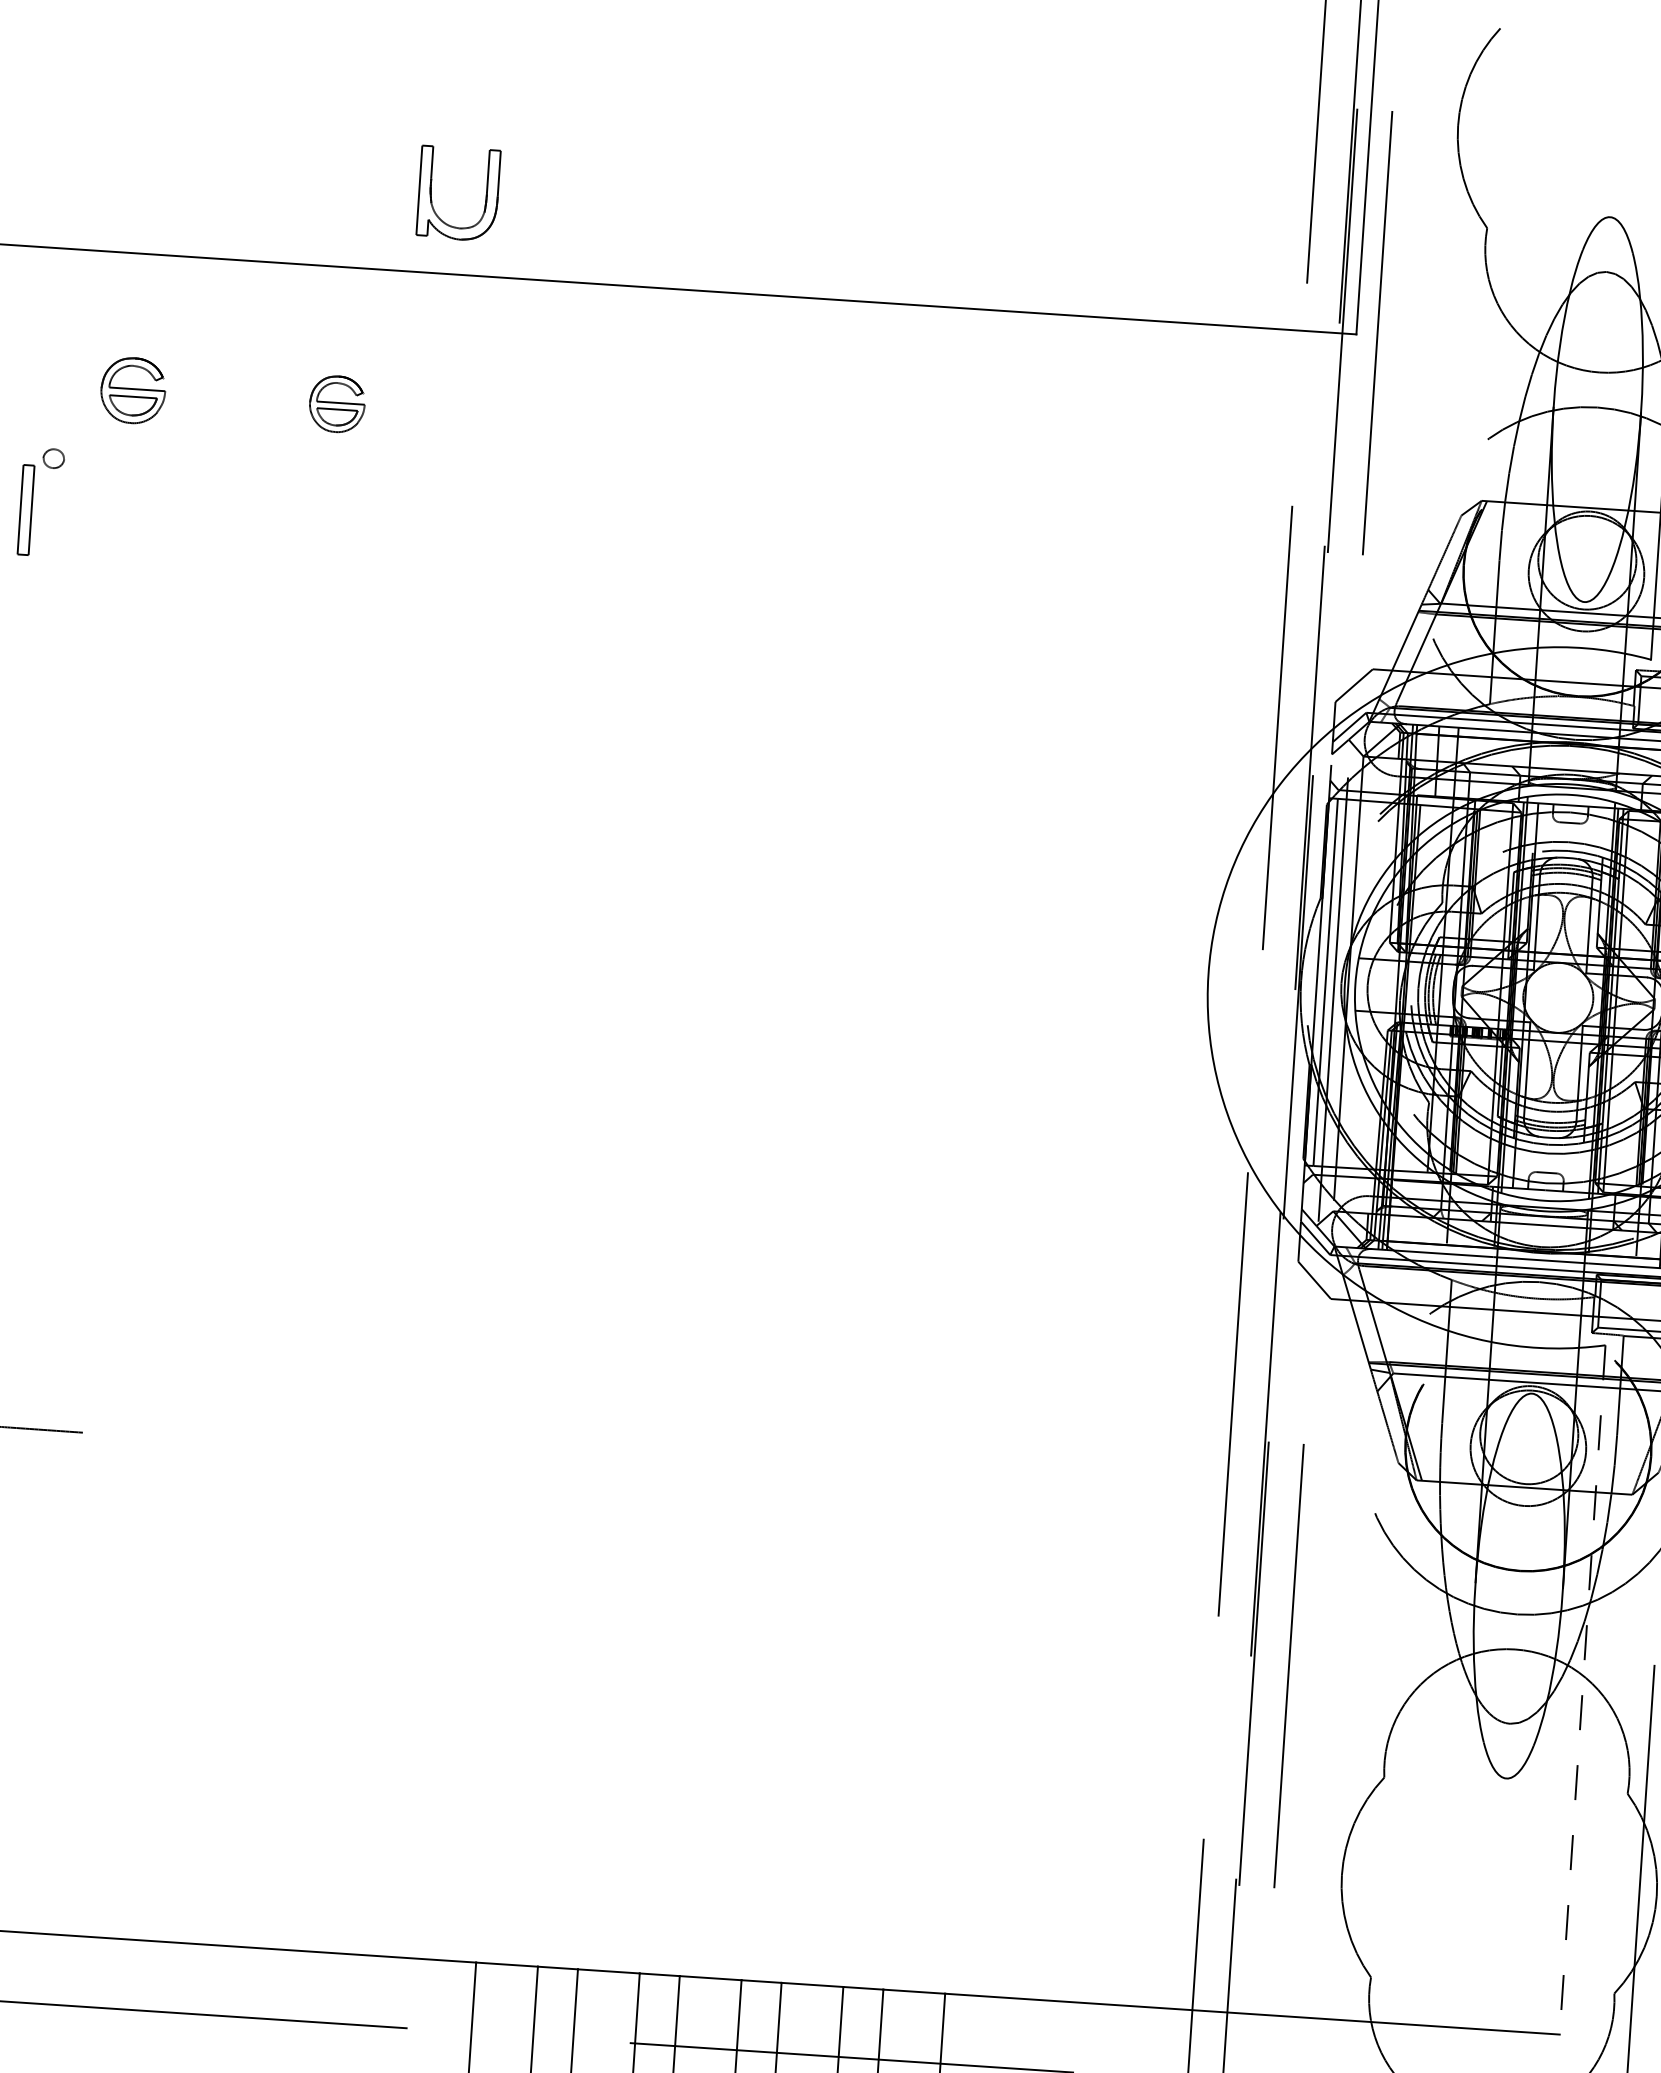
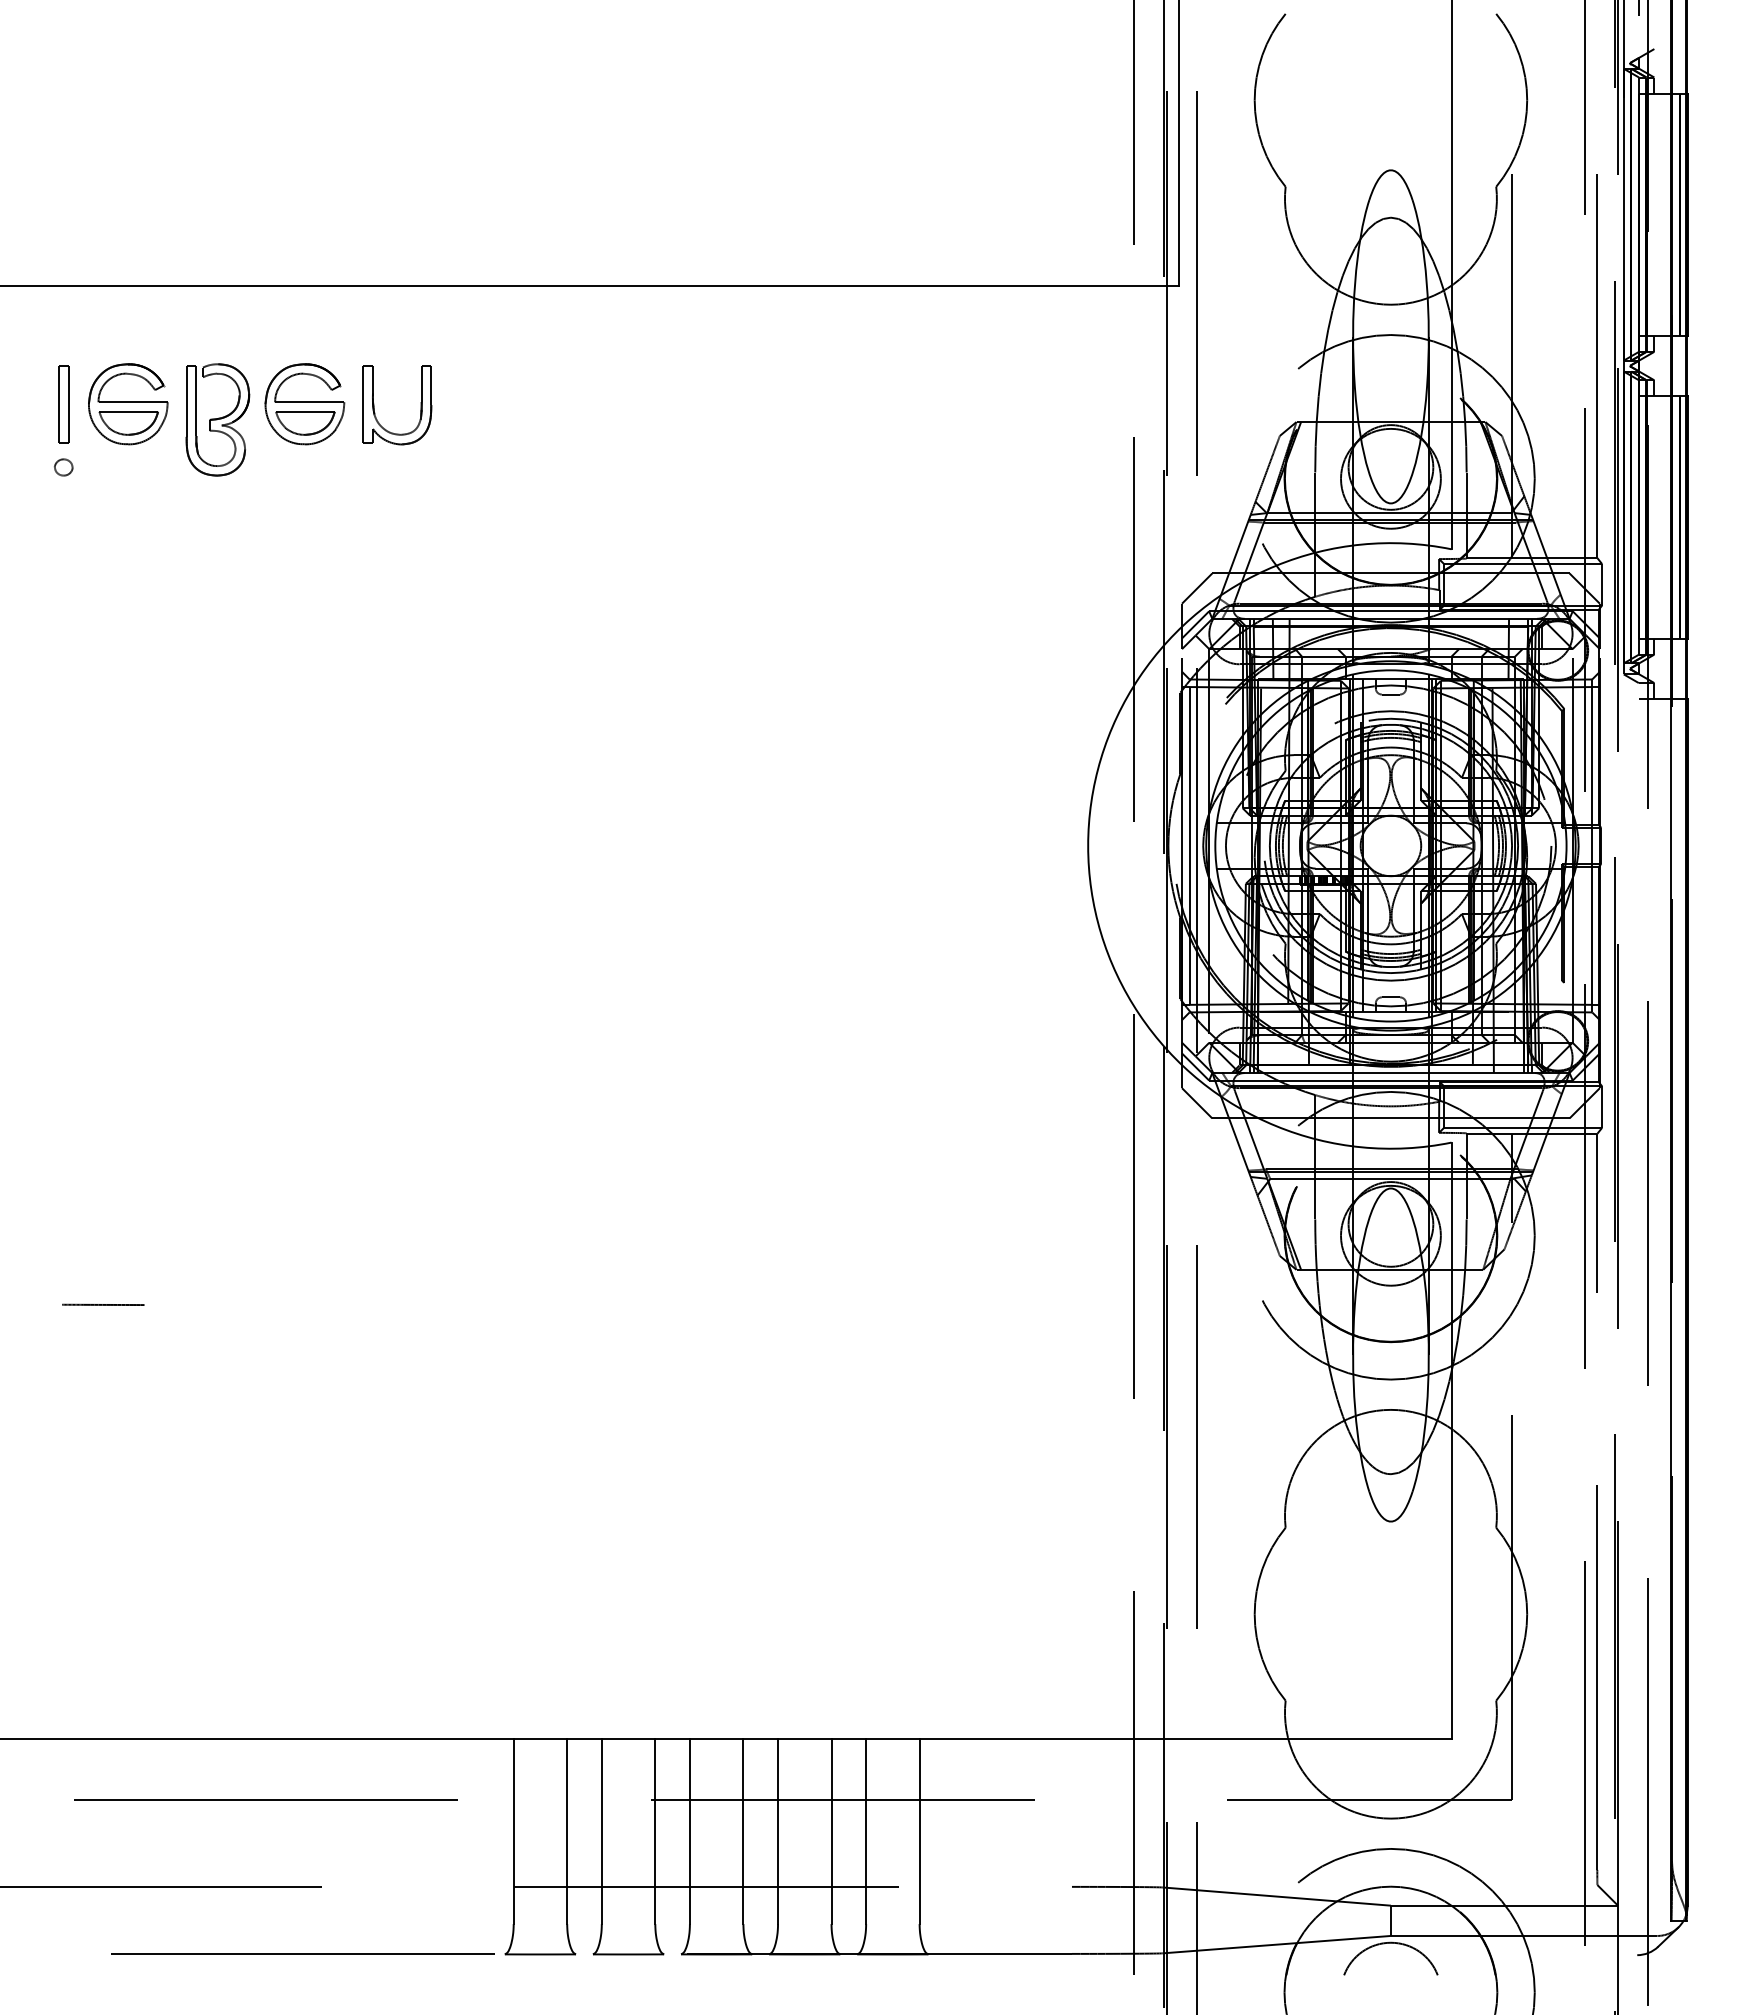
part: (432, 192) -> (374, 405), moved
part: (133, 390) -> (128, 404), size x1.43
part: (336, 404) -> (304, 404), size x1.67
part: (235, 415) -> (217, 419), added
part: (25, 510) -> (63, 404), moved
line: (1582, 1690) -> (1451, 1441), dashed -> solid

